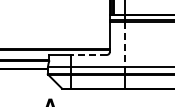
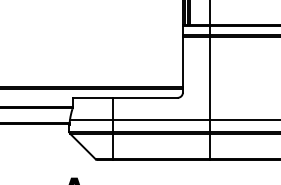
line: (124, 44) -> (209, 78), dashed -> solid
line: (89, 54) -> (145, 97), dashed -> solid

